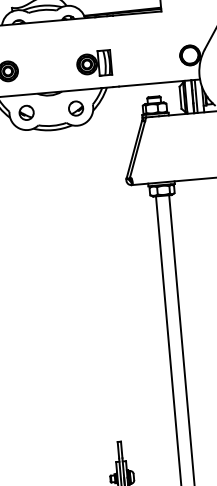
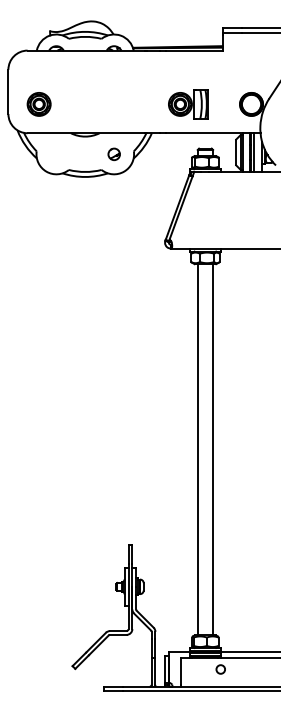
part: (94, 63) -> (188, 104), moved
part: (76, 108) -> (114, 154), size x0.7
part: (26, 113) -> (56, 154), removed

